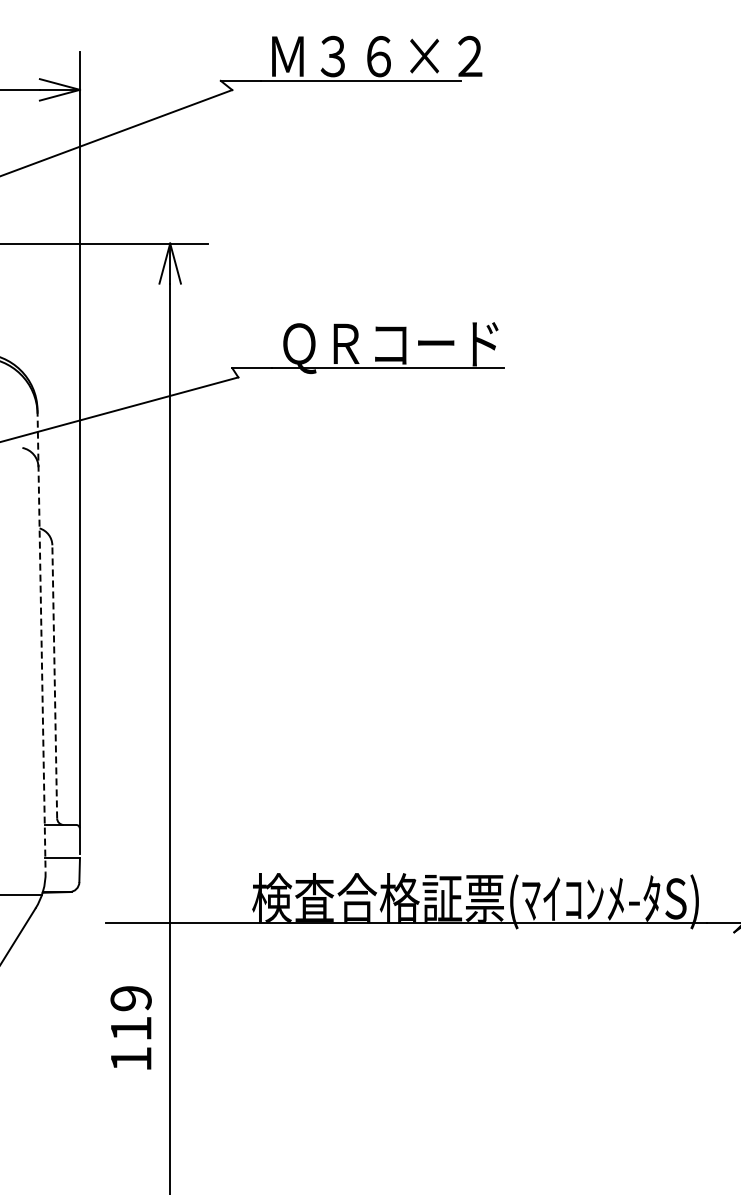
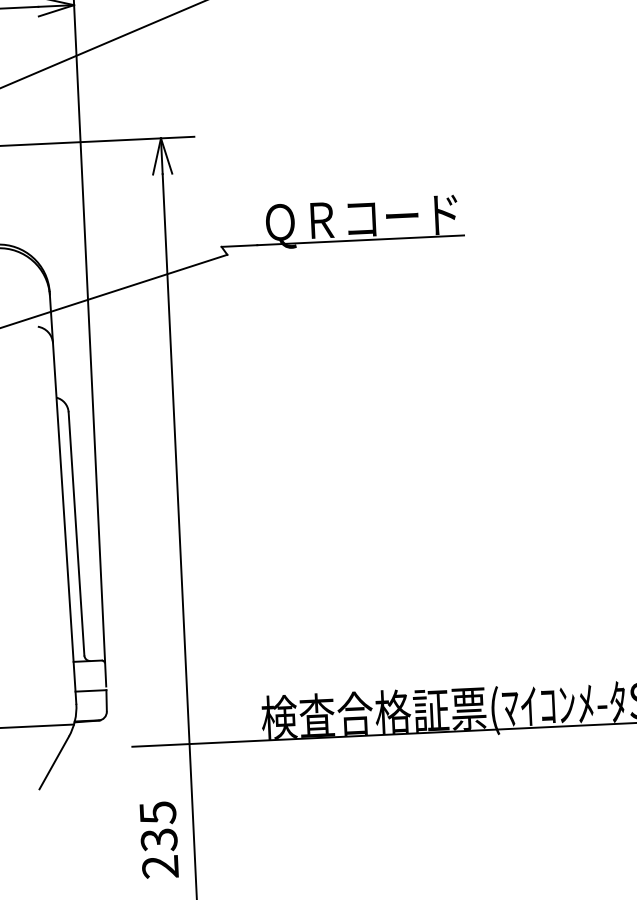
line: (41, 641) -> (62, 498), dashed -> solid
line: (54, 681) -> (76, 533), dashed -> solid
text: (130, 1028) -> (158, 839), 119 -> 235

